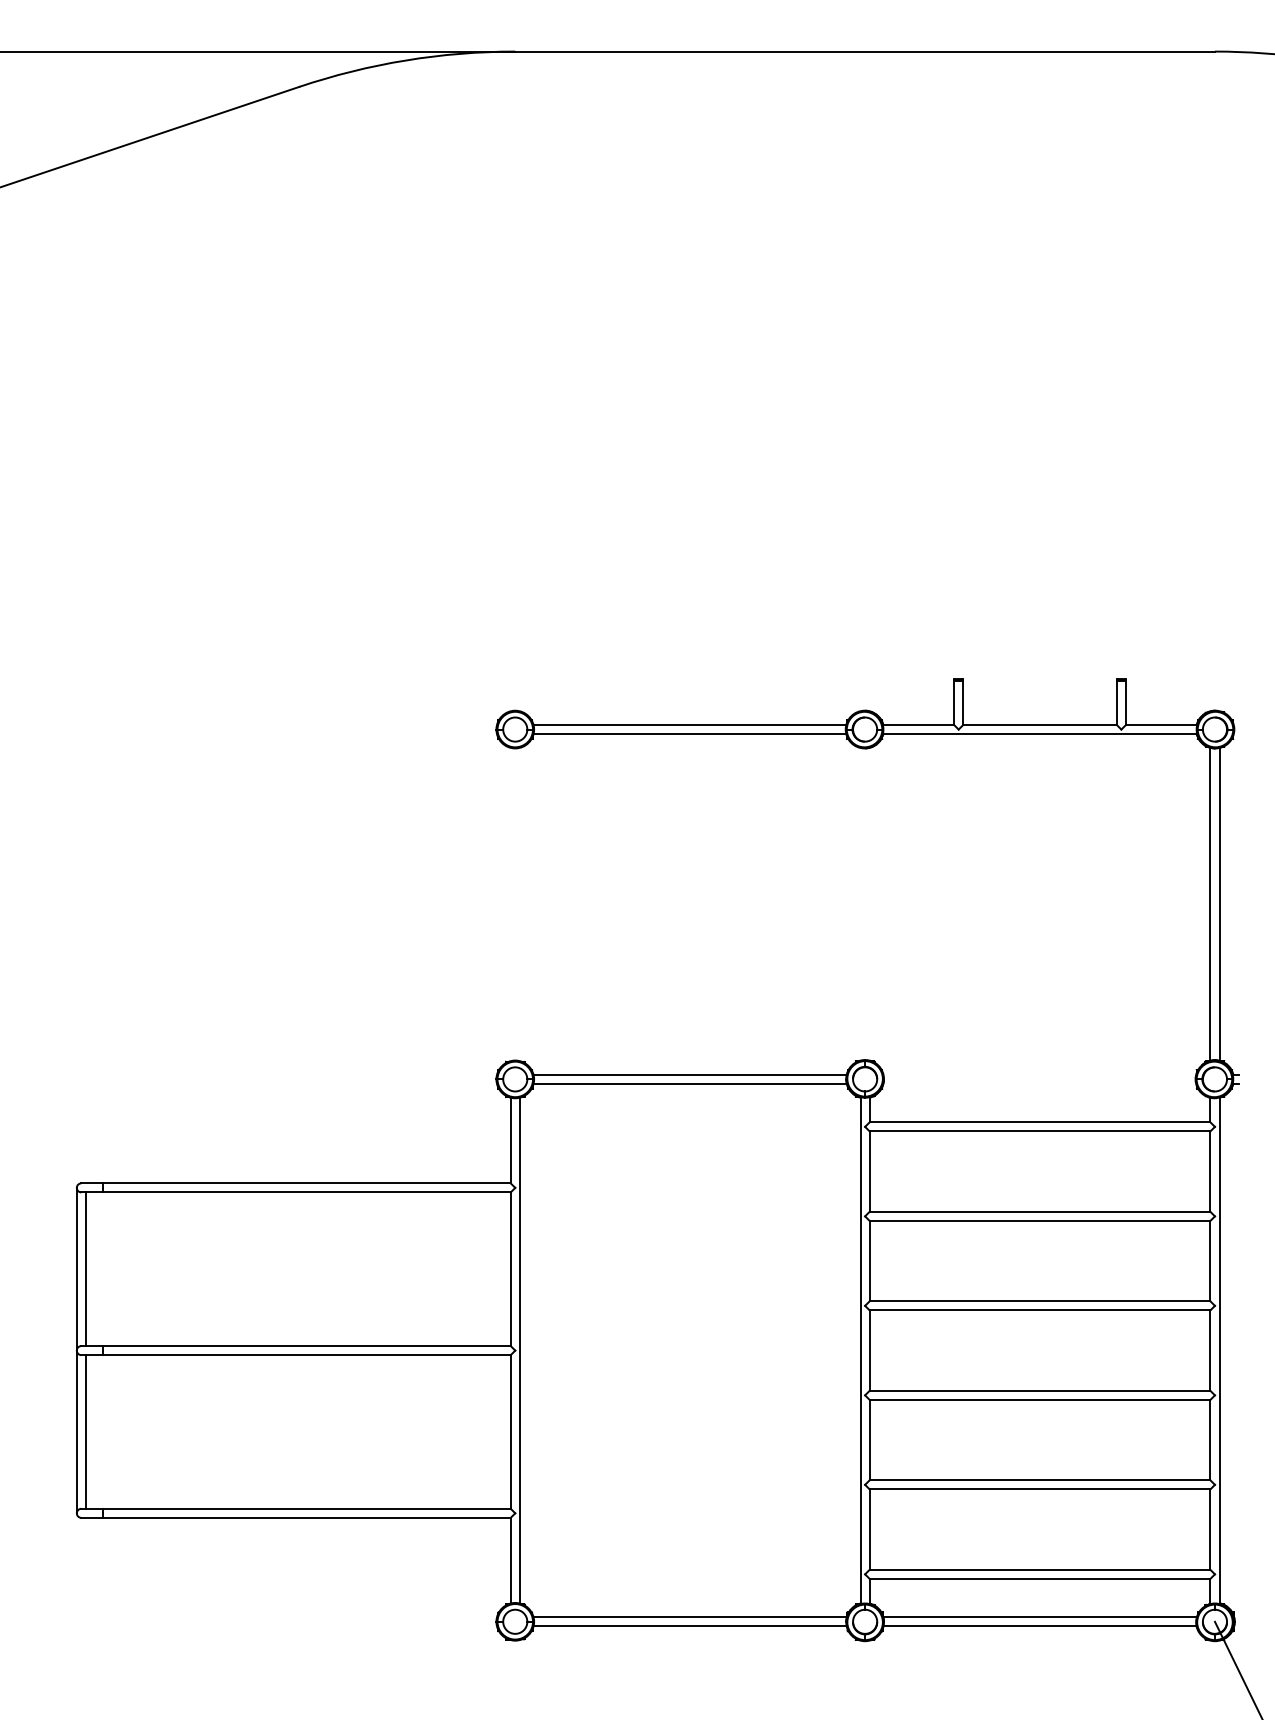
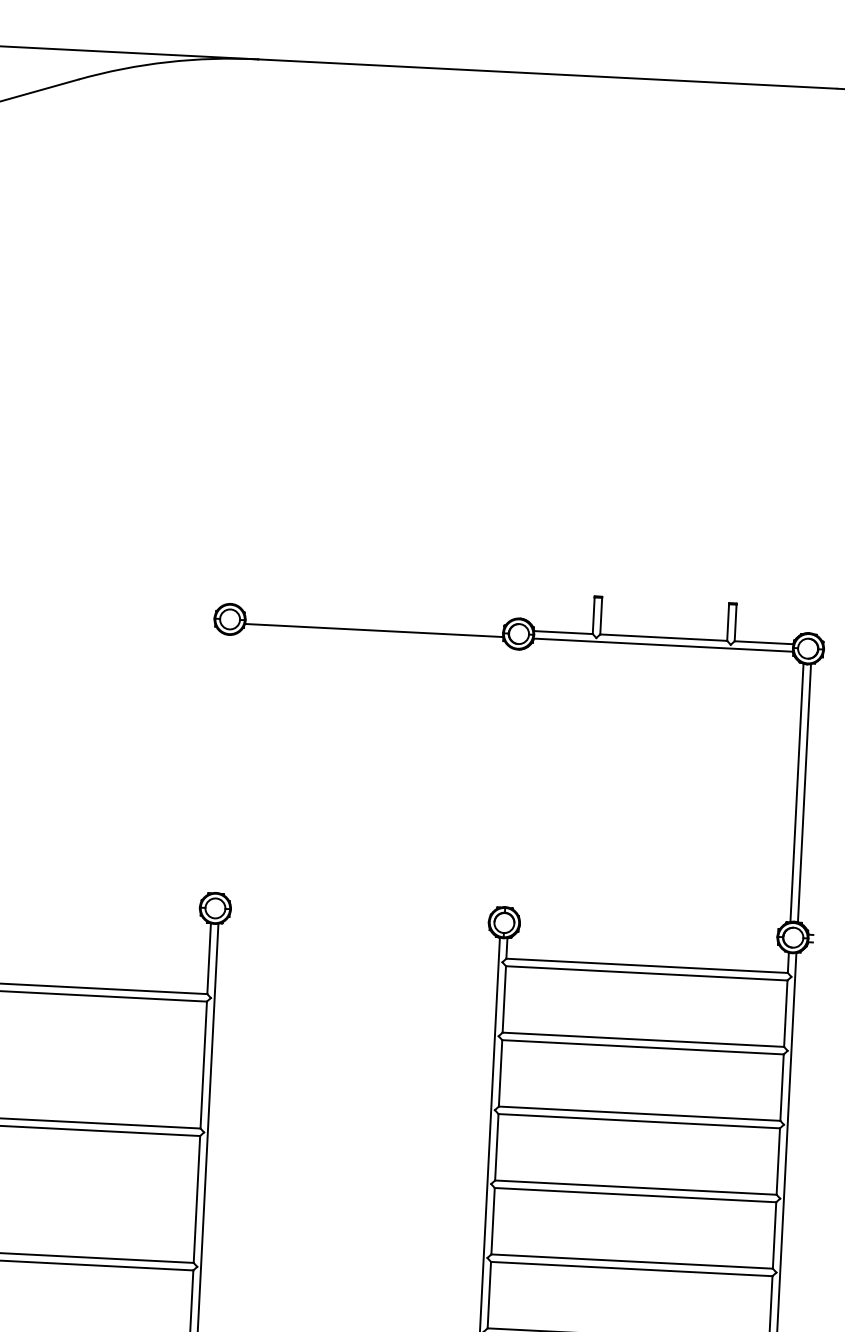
line: (689, 725) -> (374, 623), removed
line: (689, 1074) -> (359, 911), removed
line: (689, 1083) -> (359, 919), removed

